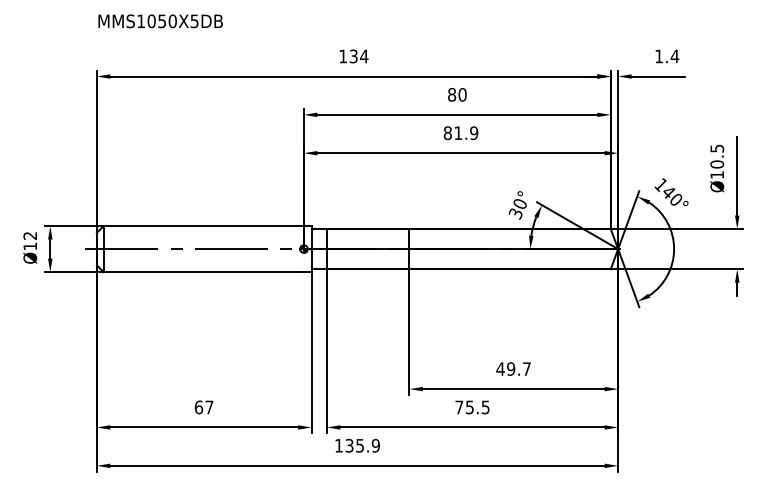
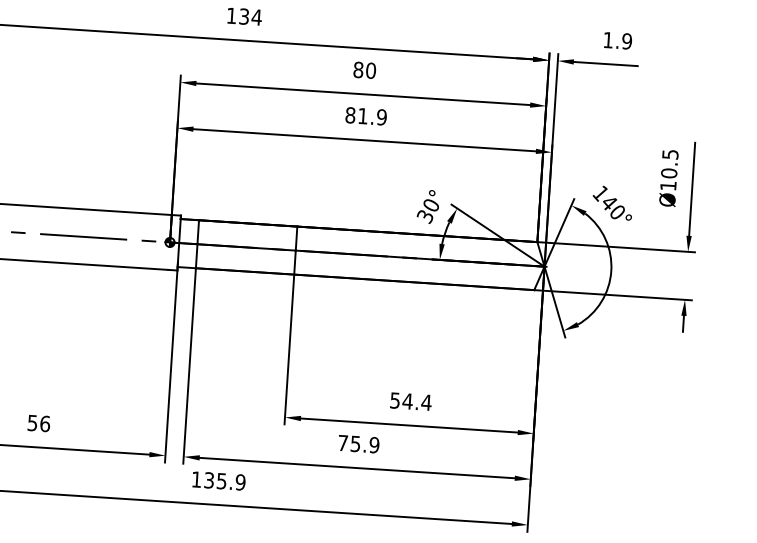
text: (674, 56) -> (626, 41), 1.4 -> 1.9
text: (513, 368) -> (410, 400), 49.7 -> 54.4
text: (485, 406) -> (374, 444), 75.5 -> 75.9
text: (203, 407) -> (38, 423), 67 -> 56

